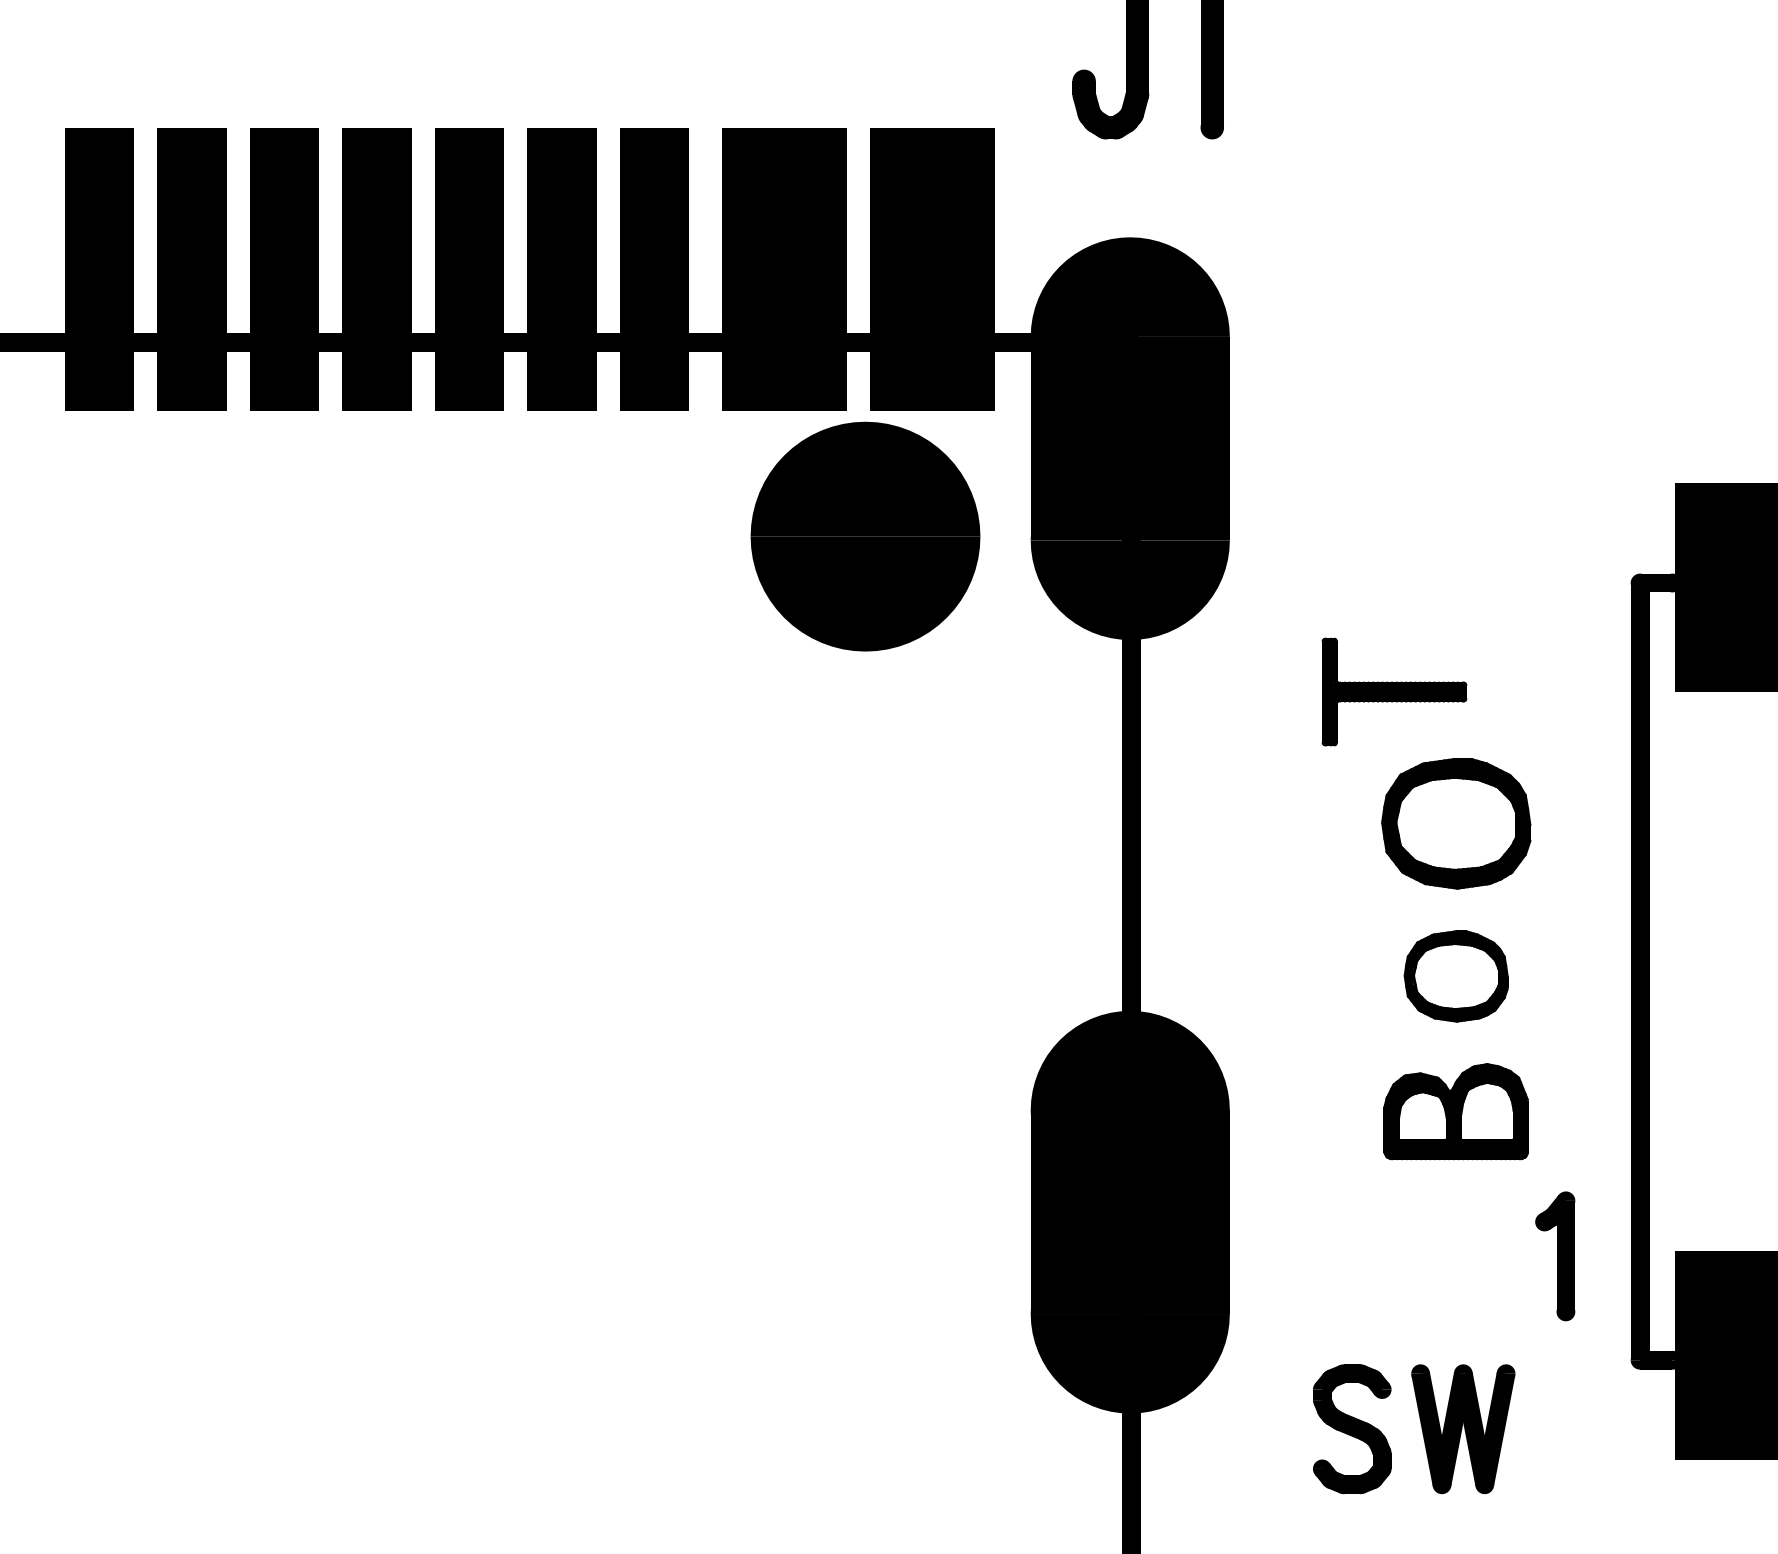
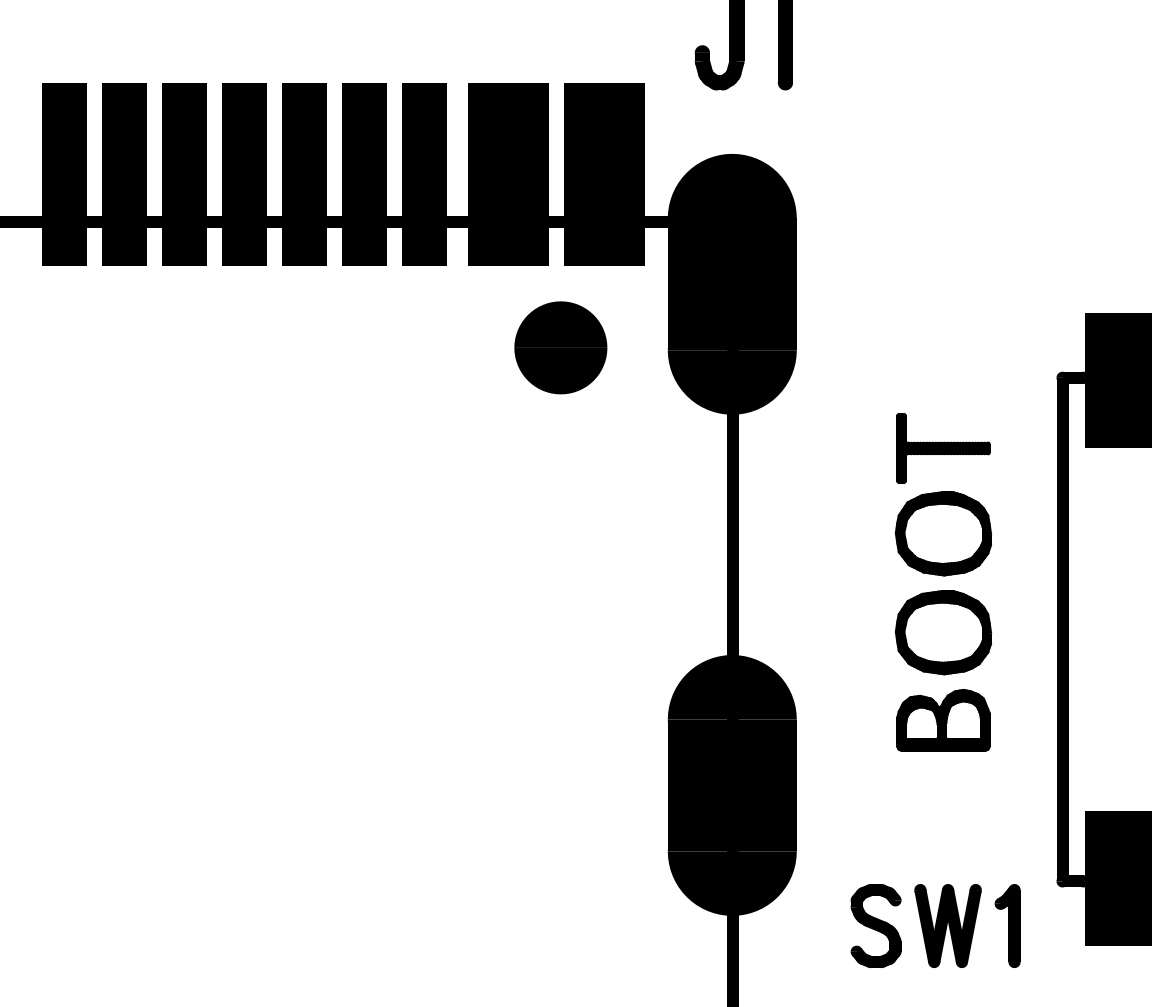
part: (865, 536) -> (560, 347), size x0.62
part: (1394, 692) -> (943, 448), moved
part: (1456, 976) -> (943, 632), size x1.43
part: (1555, 1255) -> (1007, 925), moved

